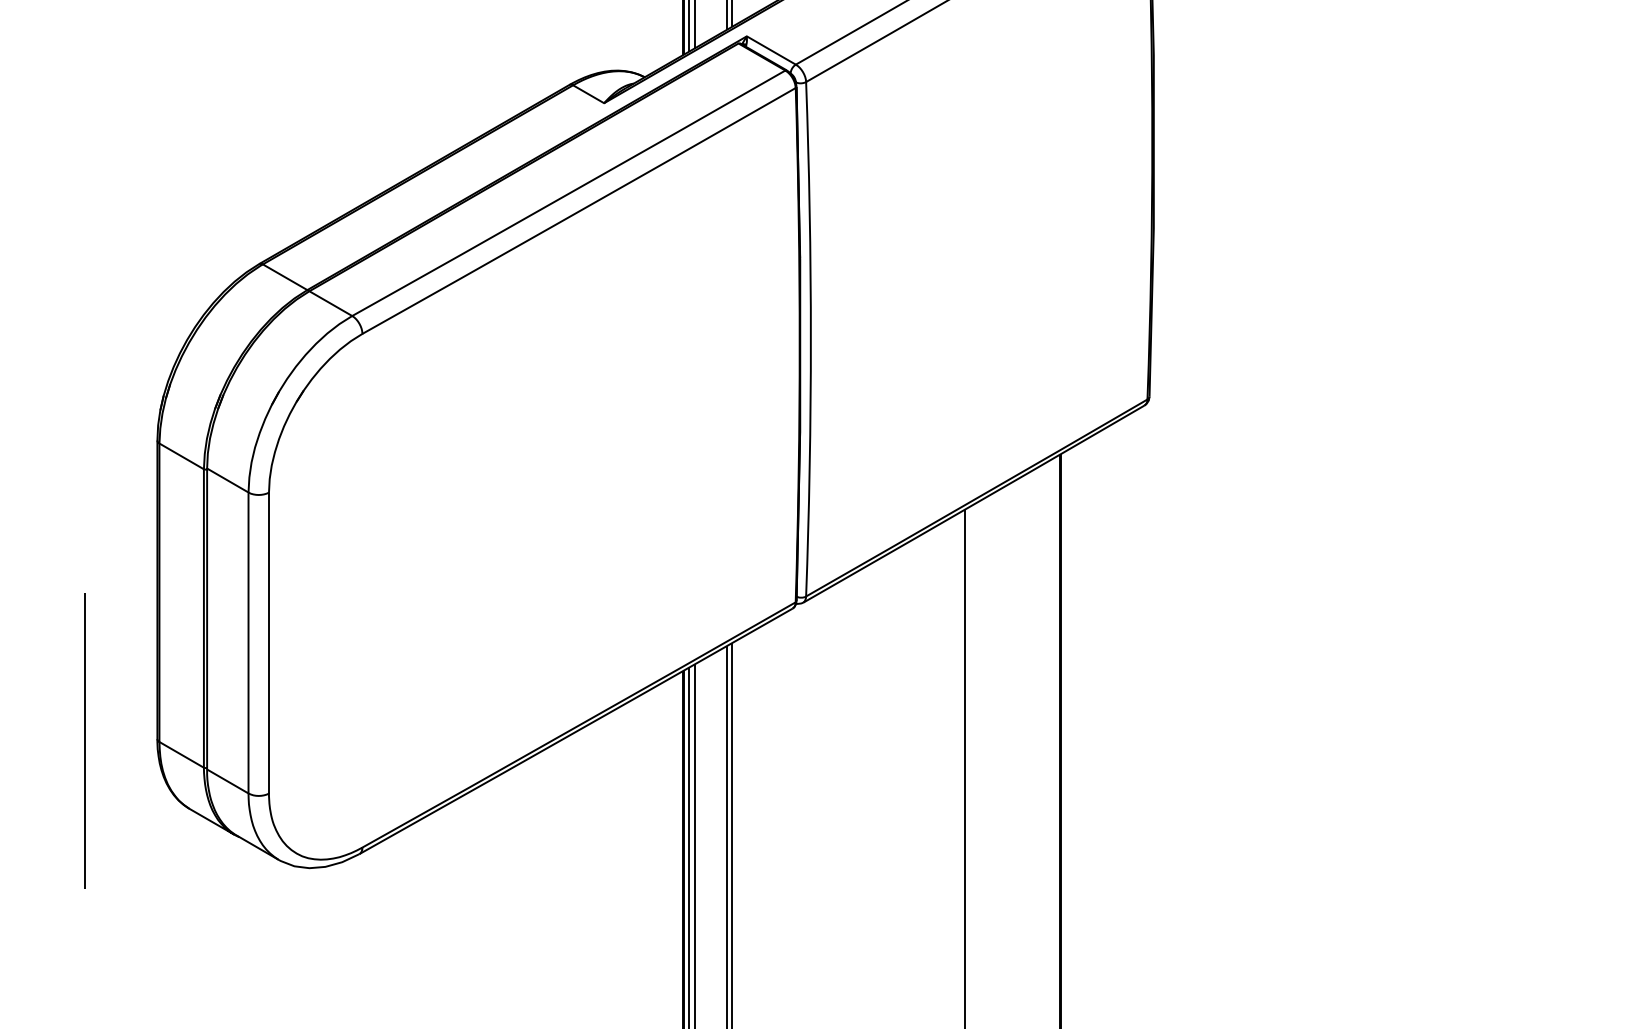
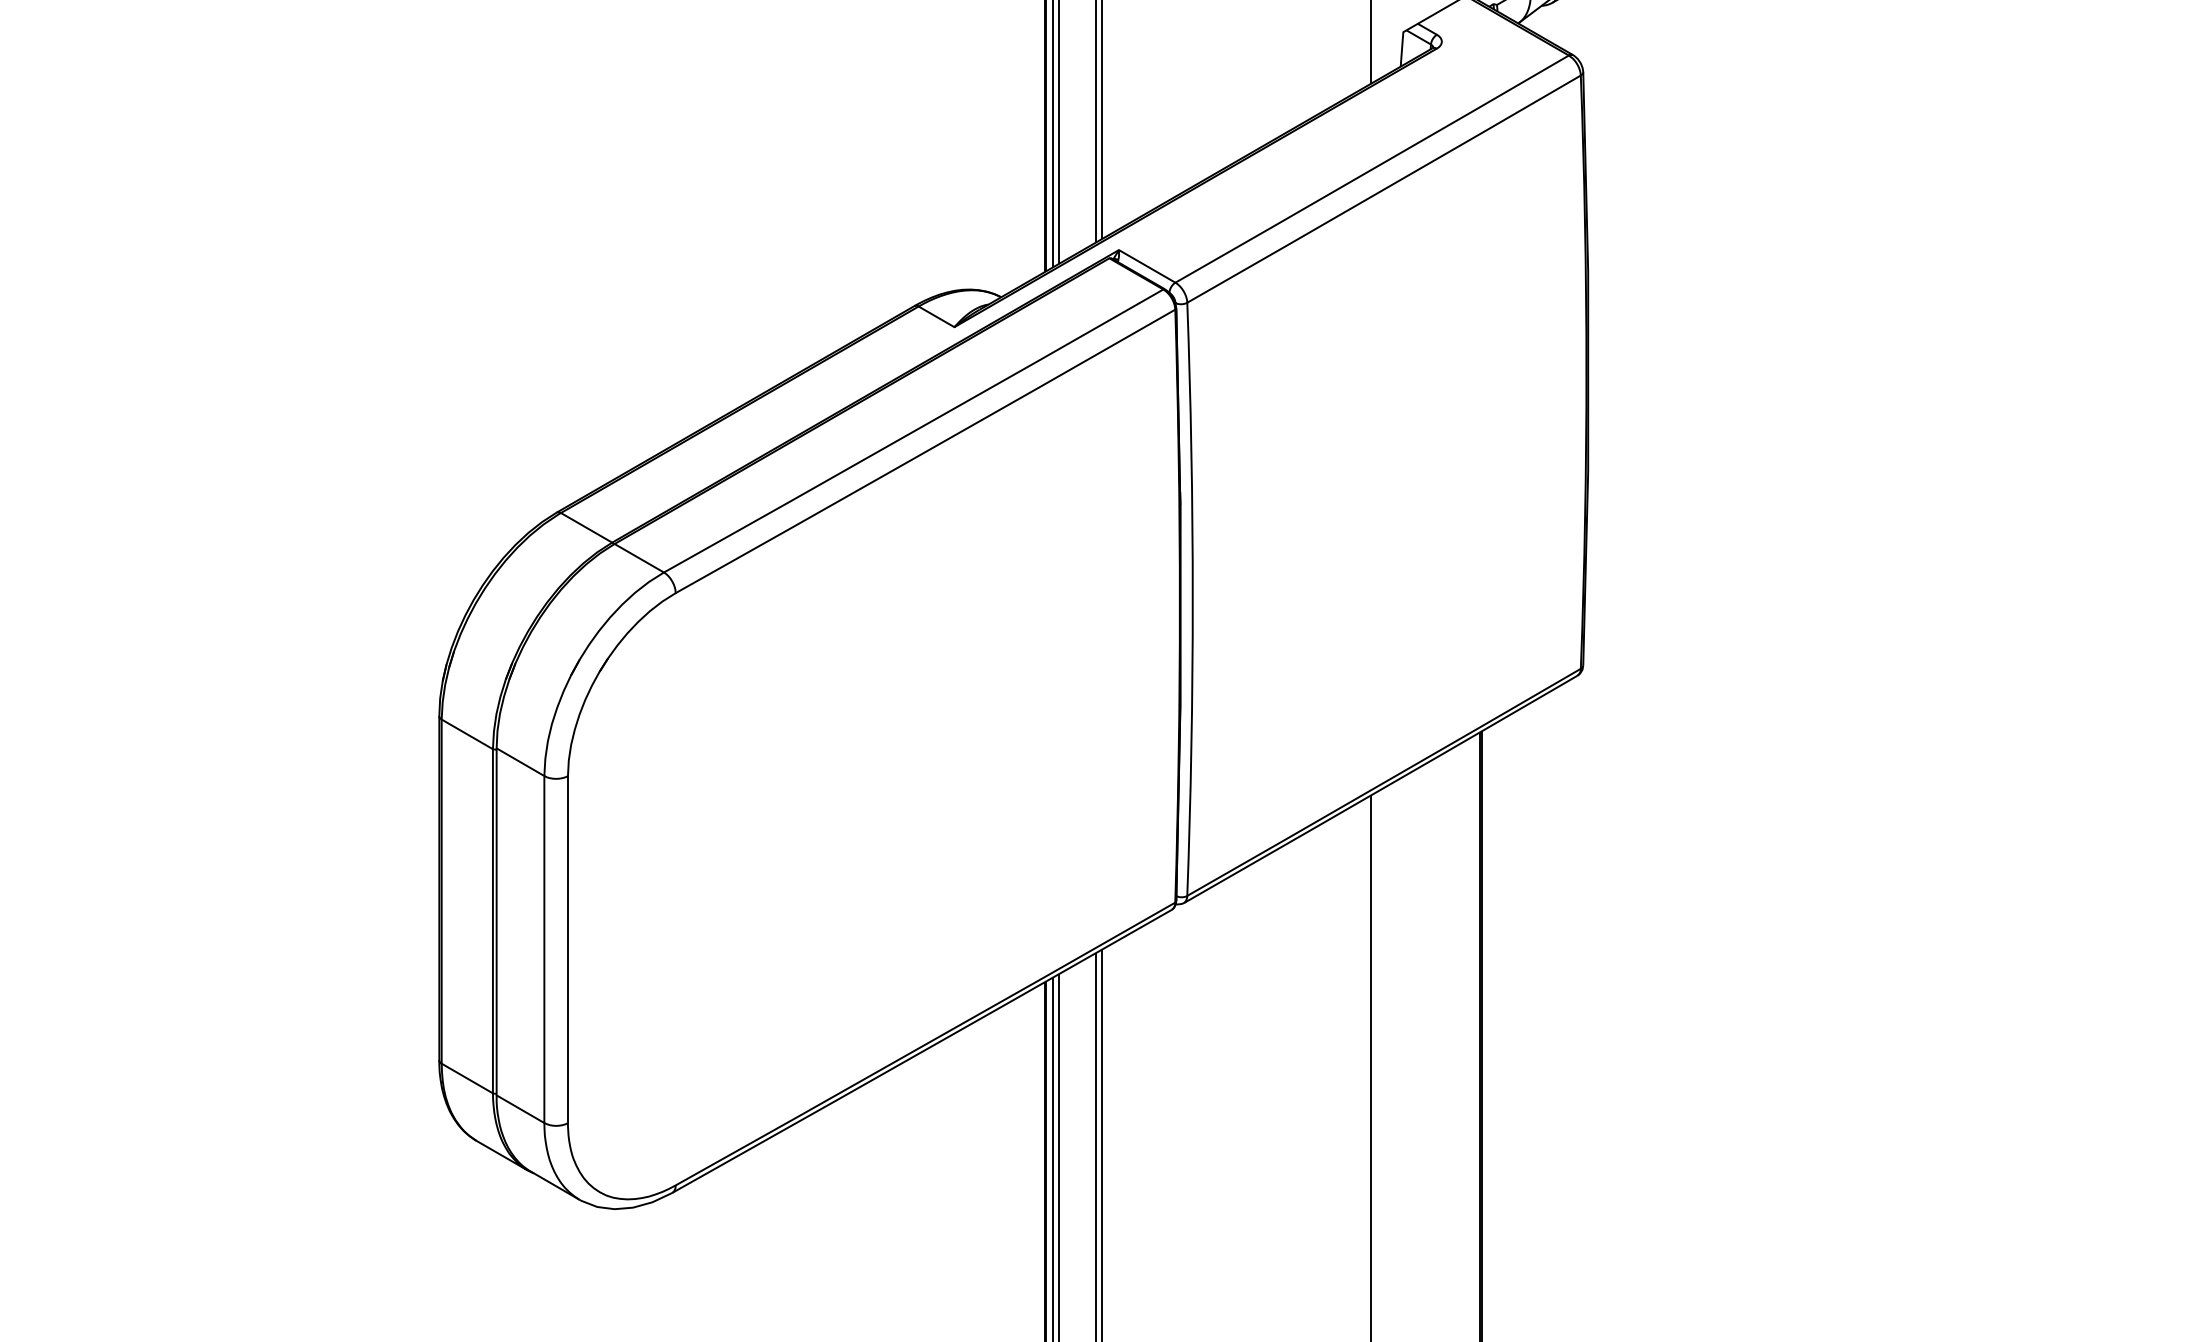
line: (83, 740) -> (354, 1061), removed

